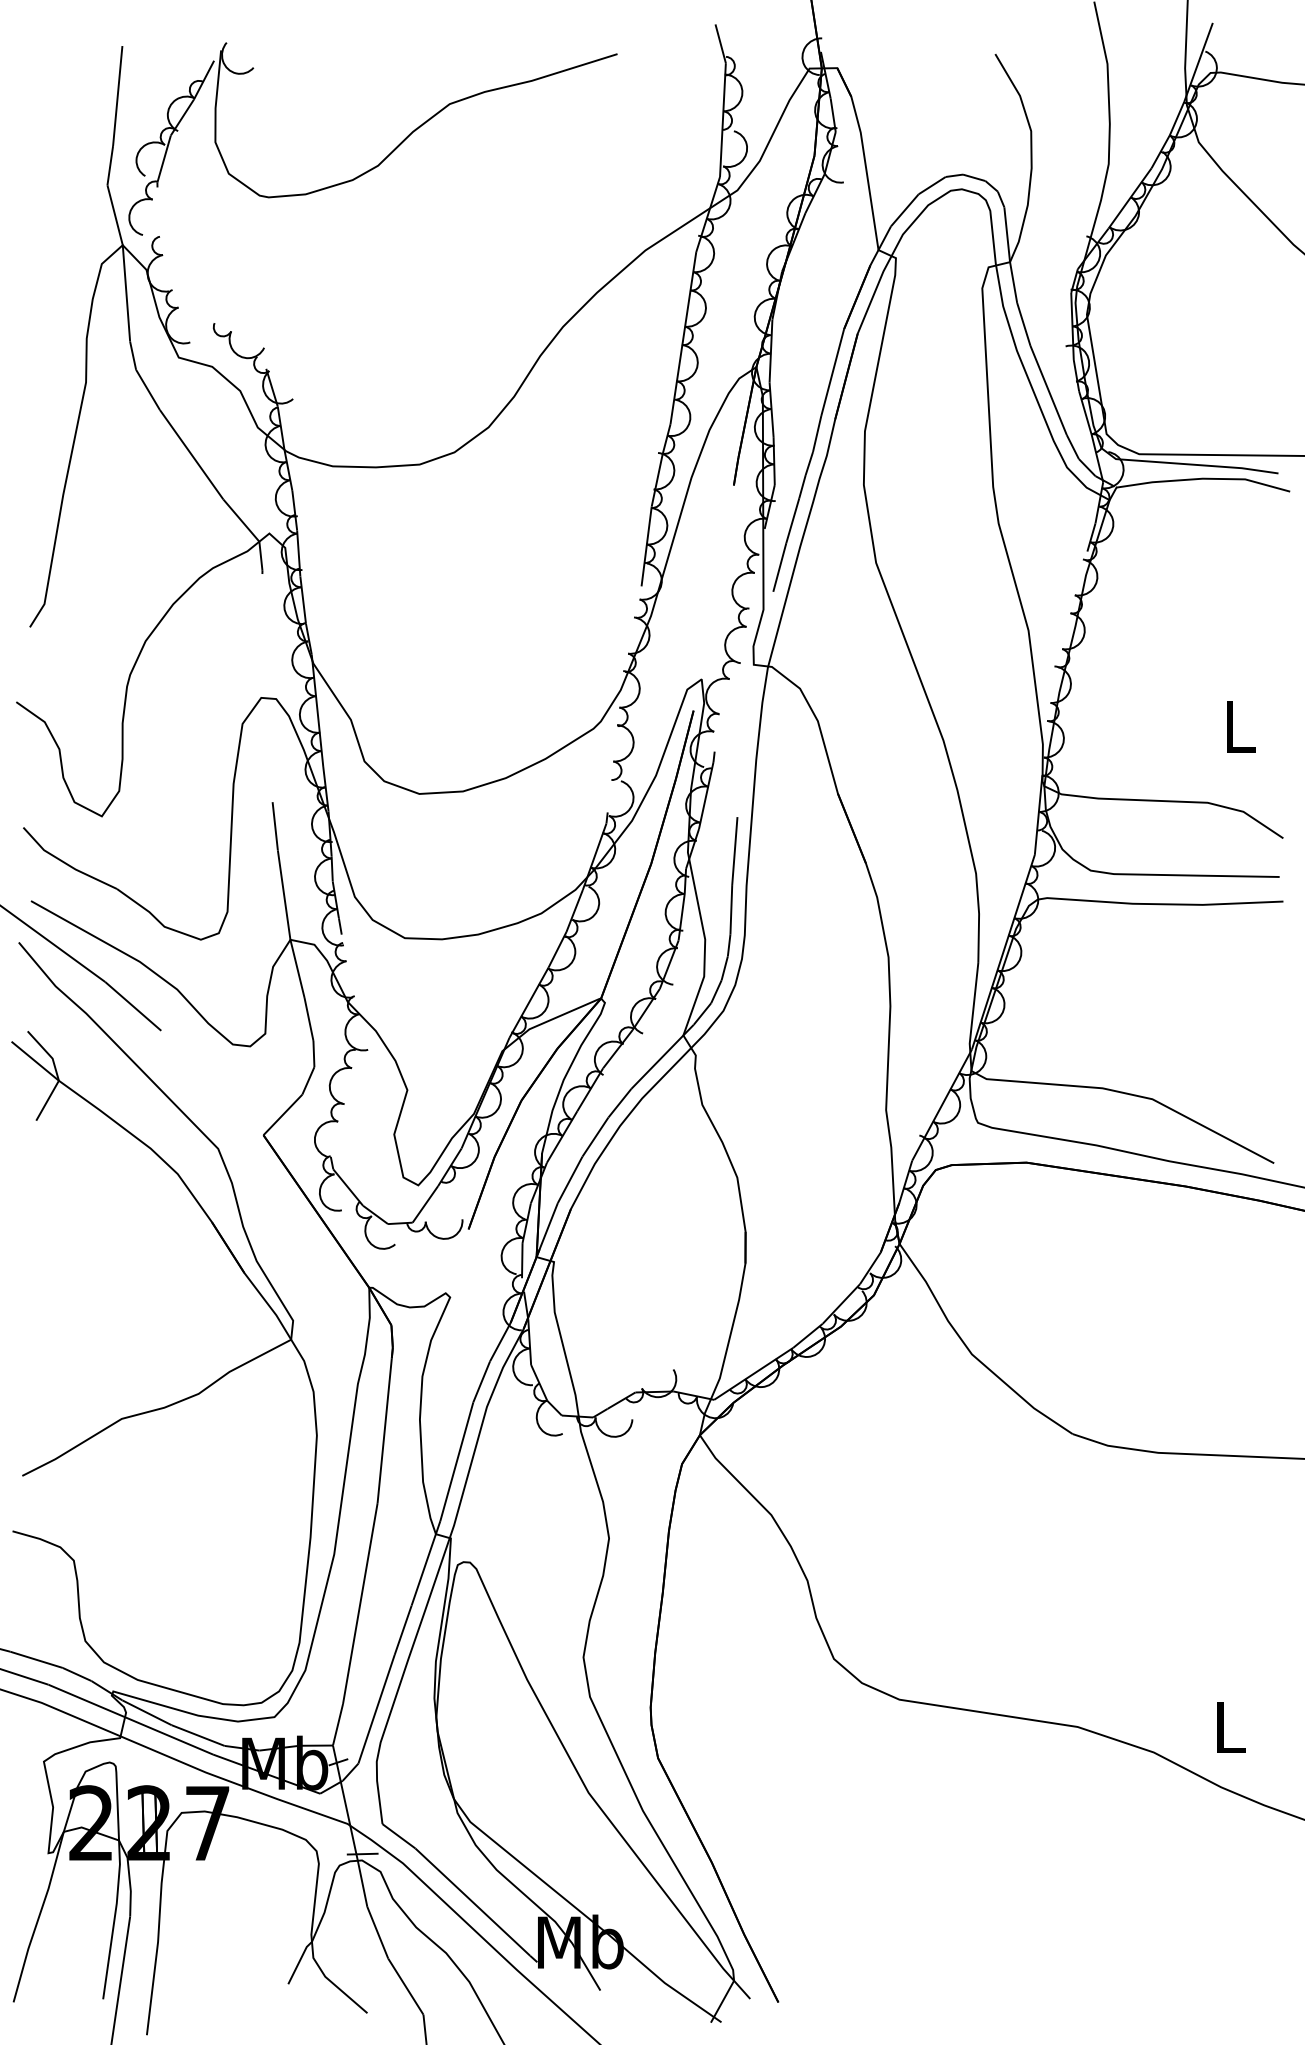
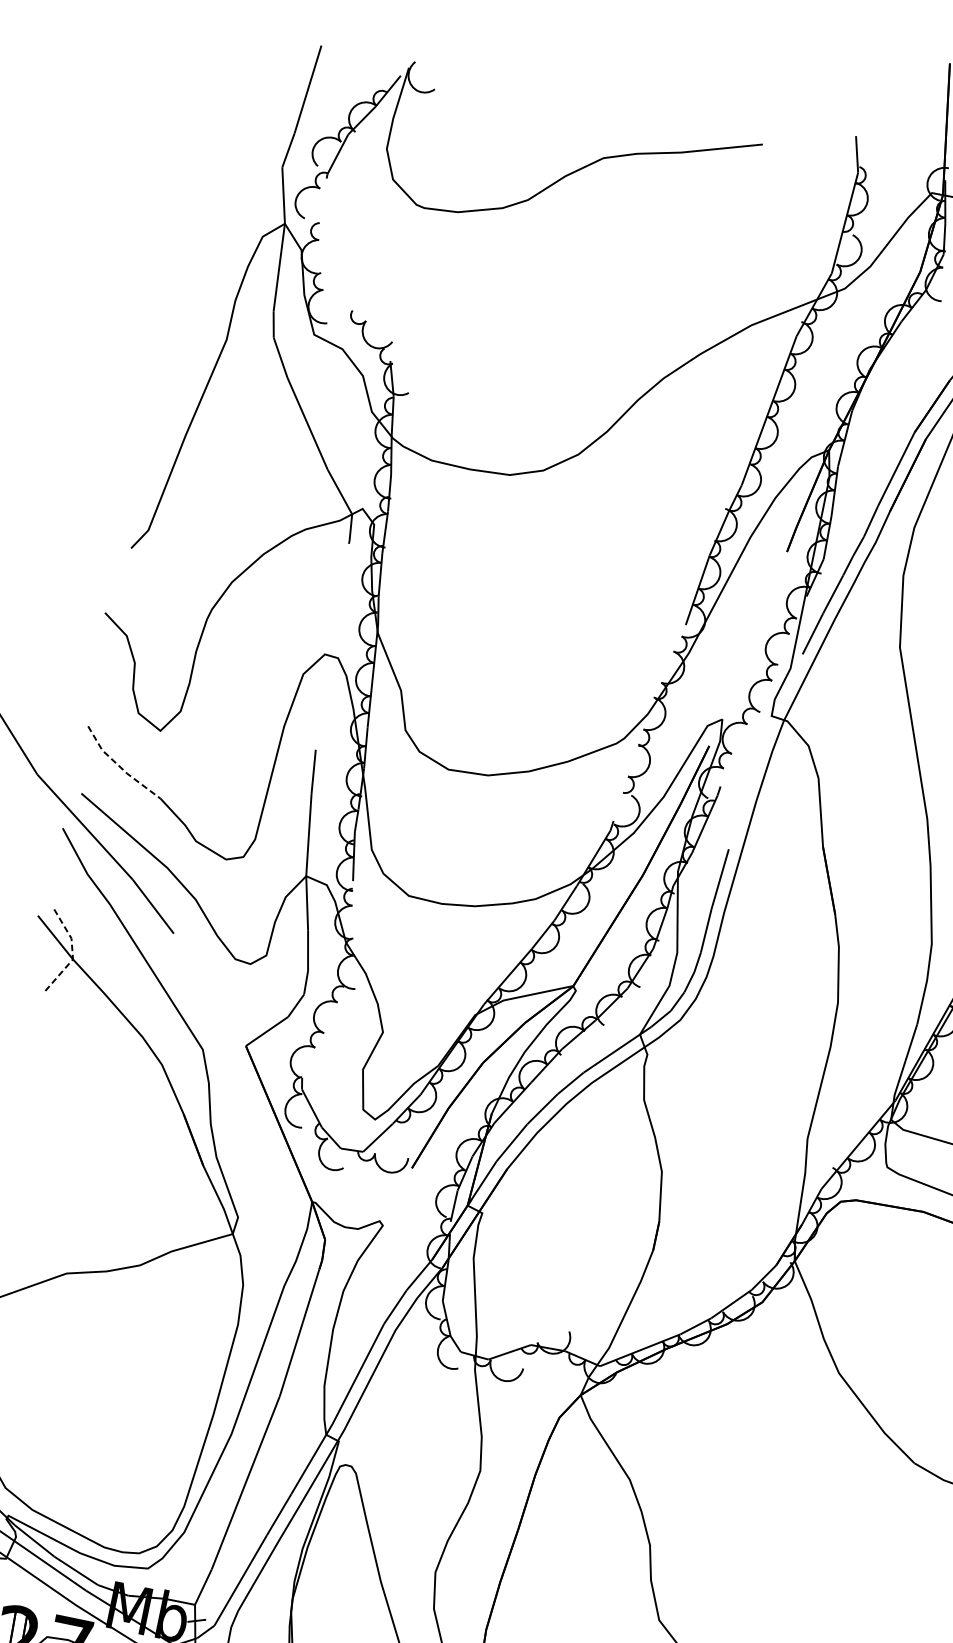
line: (66, 863) -> (120, 766), solid -> dashed
line: (57, 1074) -> (72, 953), solid -> dashed

